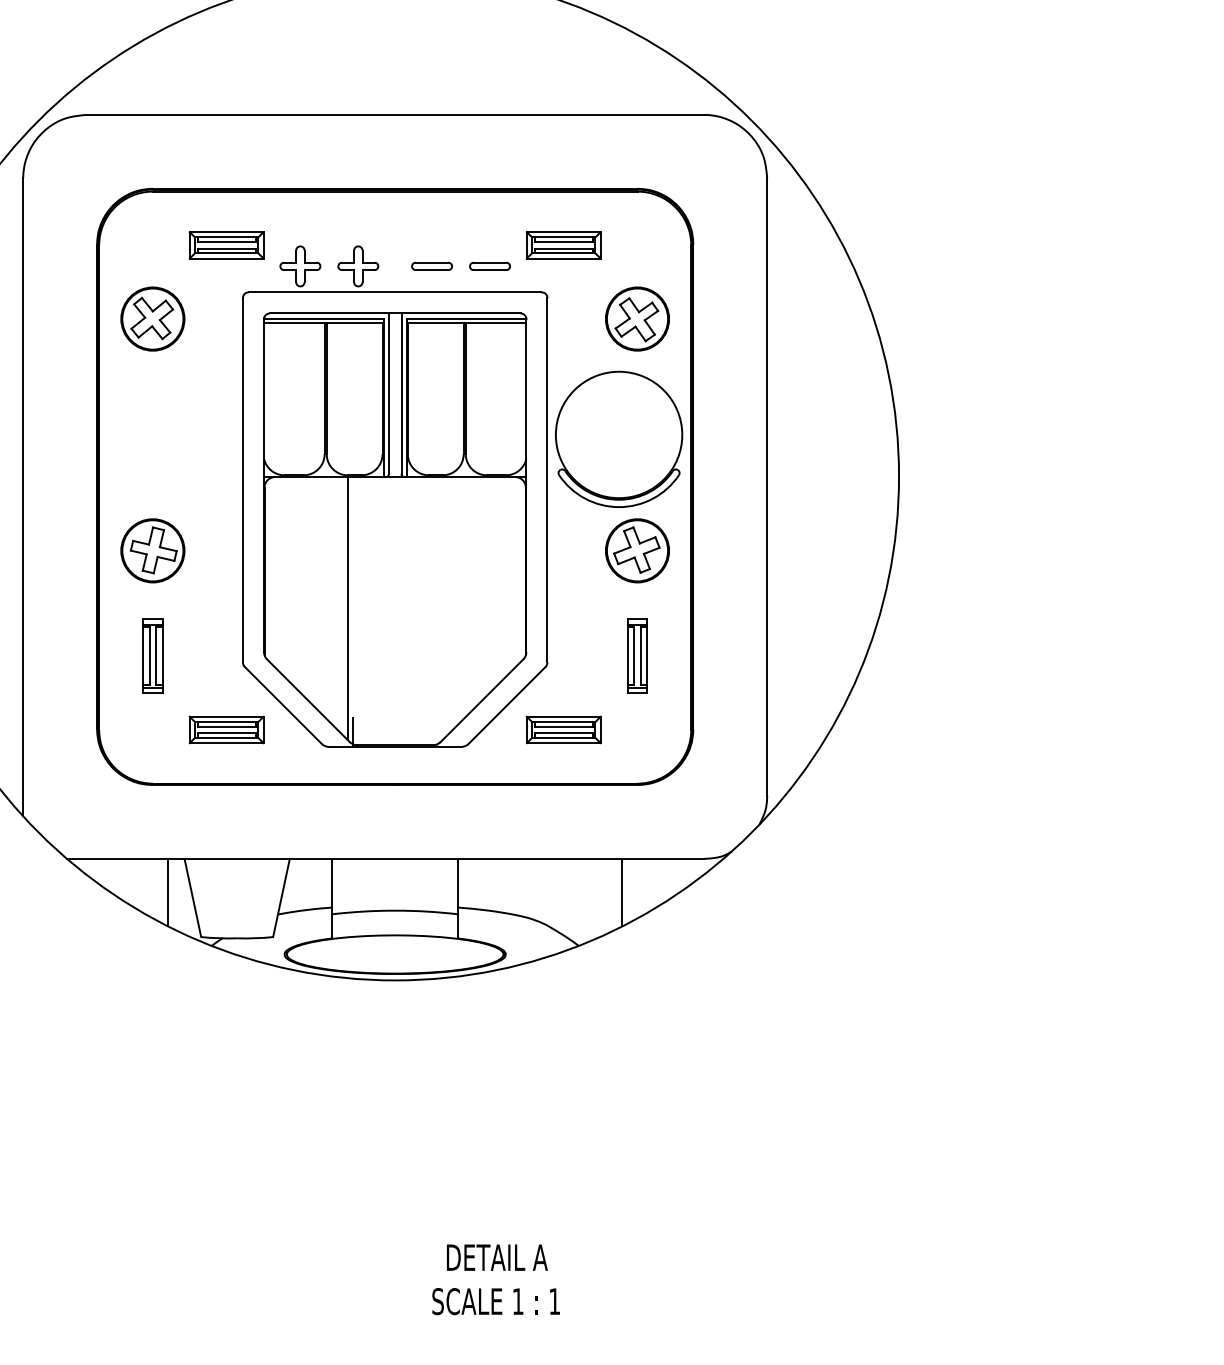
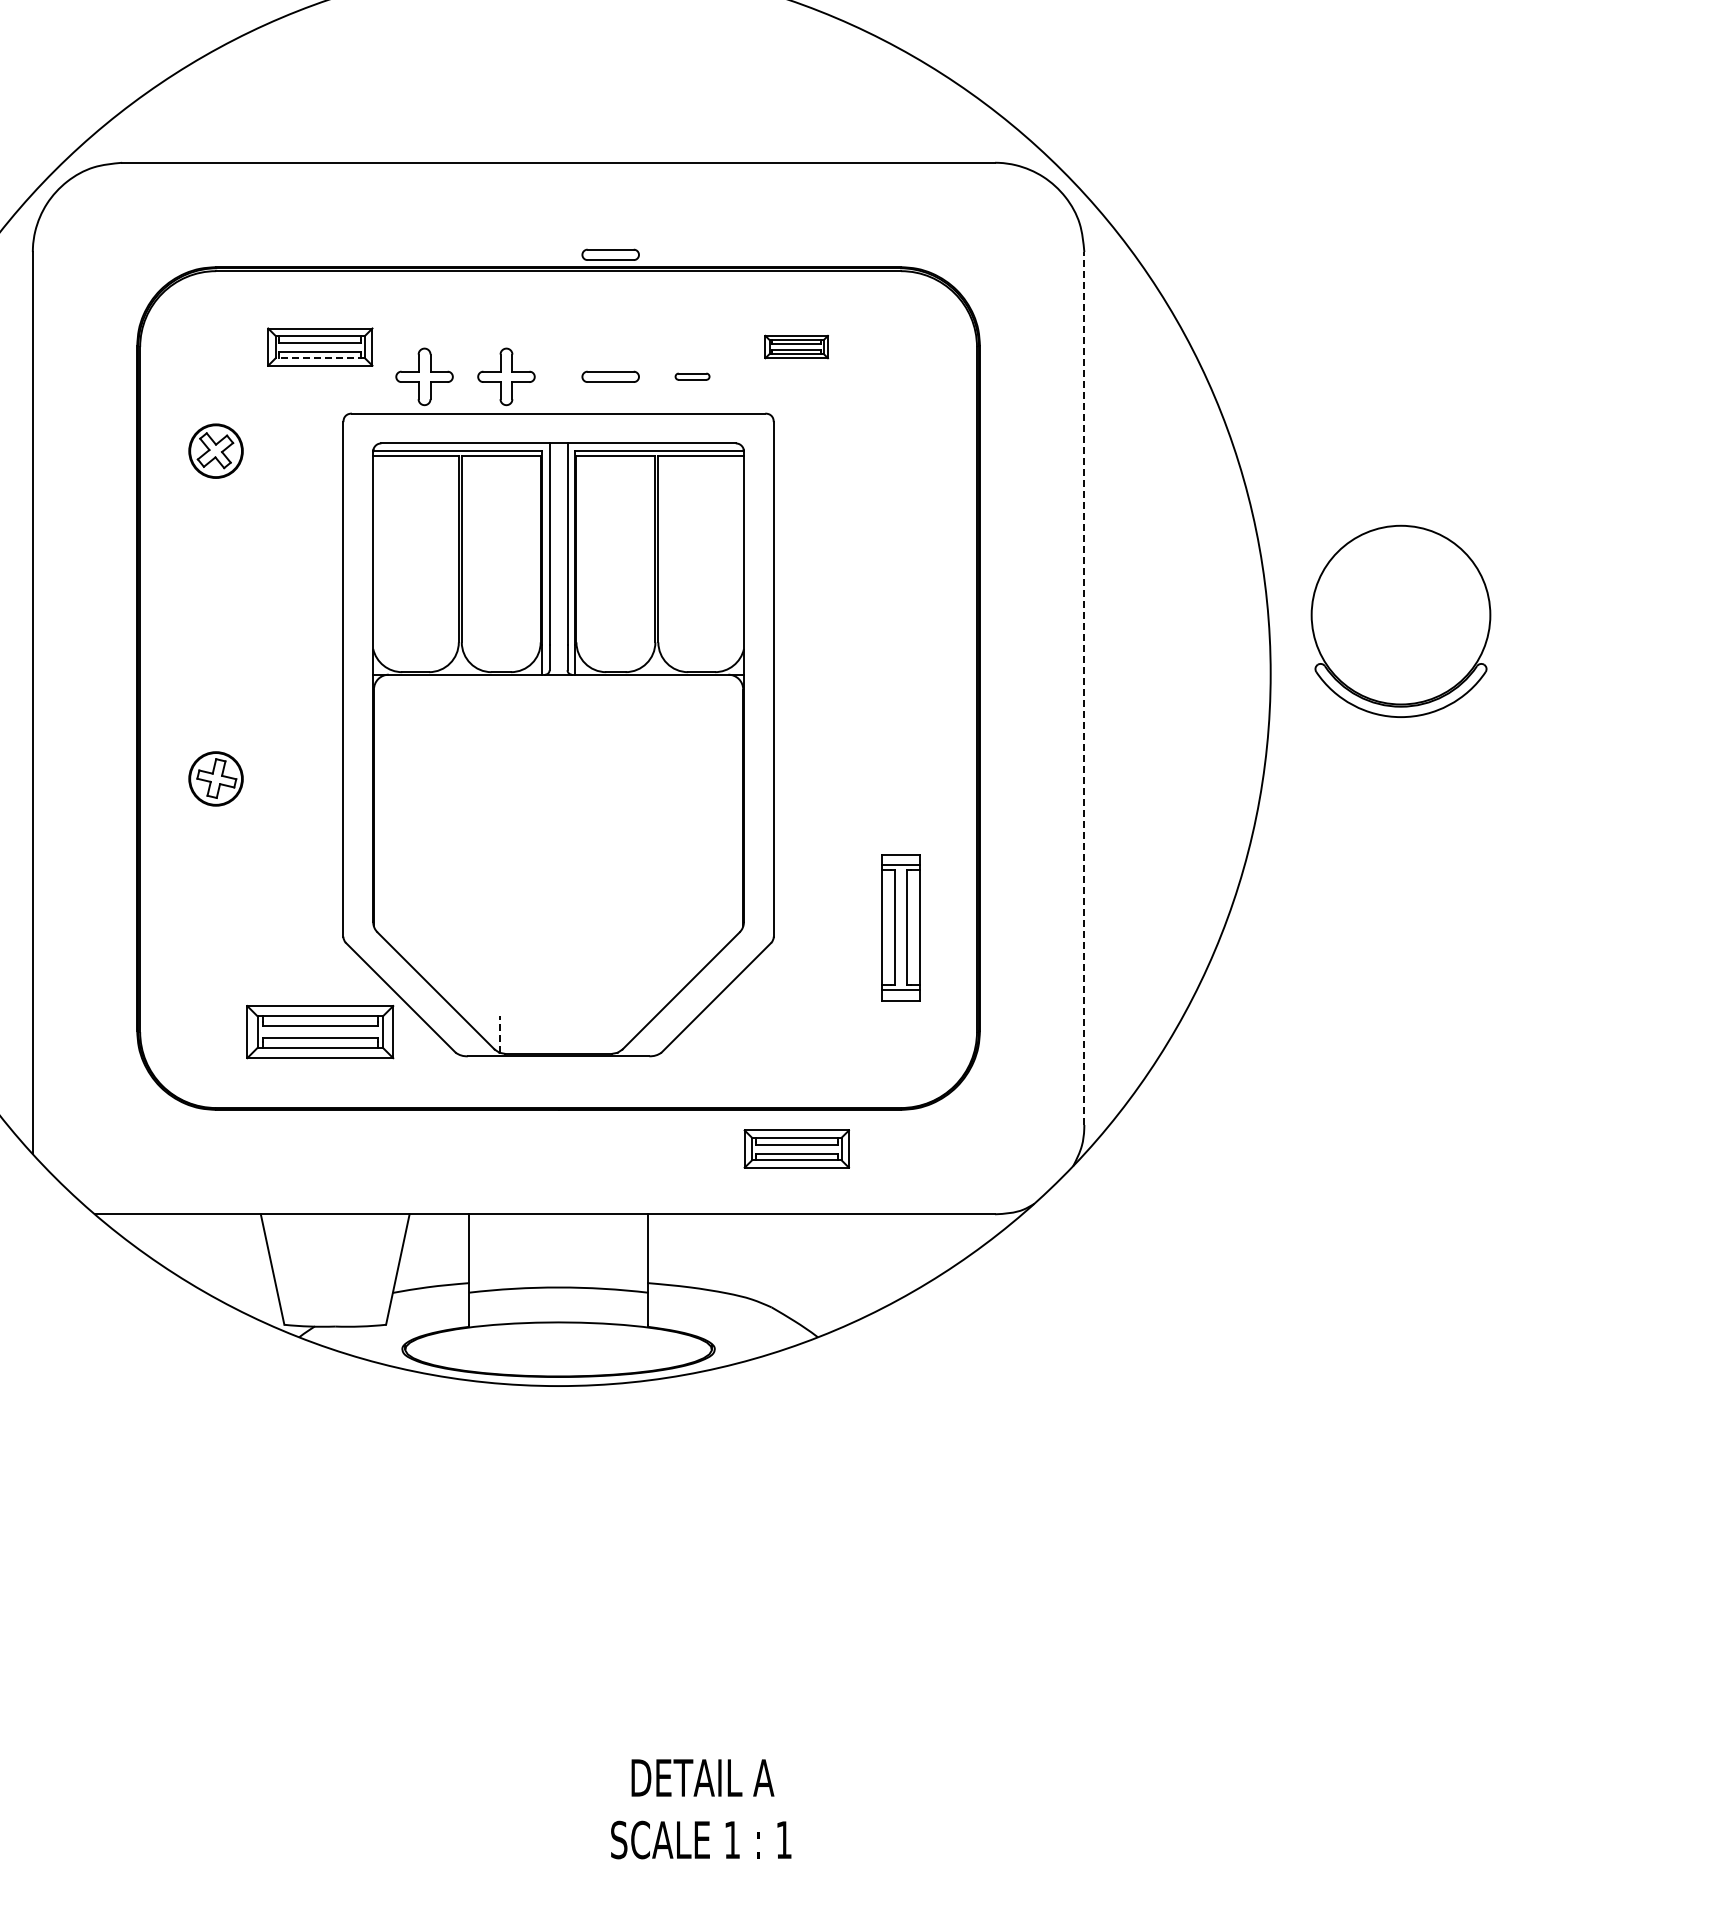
part: (431, 179) -> (610, 254), added
part: (563, 244) -> (796, 346), size x0.6
line: (226, 253) -> (320, 358), solid -> dashed
part: (489, 266) -> (692, 376), size x0.6
part: (152, 318) -> (215, 450), size x0.6
part: (637, 318) -> (900, 450), removed
part: (618, 438) -> (1400, 620), moved
line: (767, 486) -> (1084, 688), solid -> dashed
part: (152, 550) -> (215, 778), size x0.6
part: (637, 550) -> (900, 778), removed
line: (347, 608) -> (491, 860), removed
part: (152, 655) -> (215, 927), removed
part: (637, 655) -> (900, 927), size x1.4
part: (226, 729) -> (320, 1031), size x1.4
part: (563, 729) -> (796, 1148), moved
line: (353, 731) -> (499, 1034), solid -> dashed
line: (168, 892) -> (237, 1261), removed
line: (622, 892) -> (879, 1261), removed

